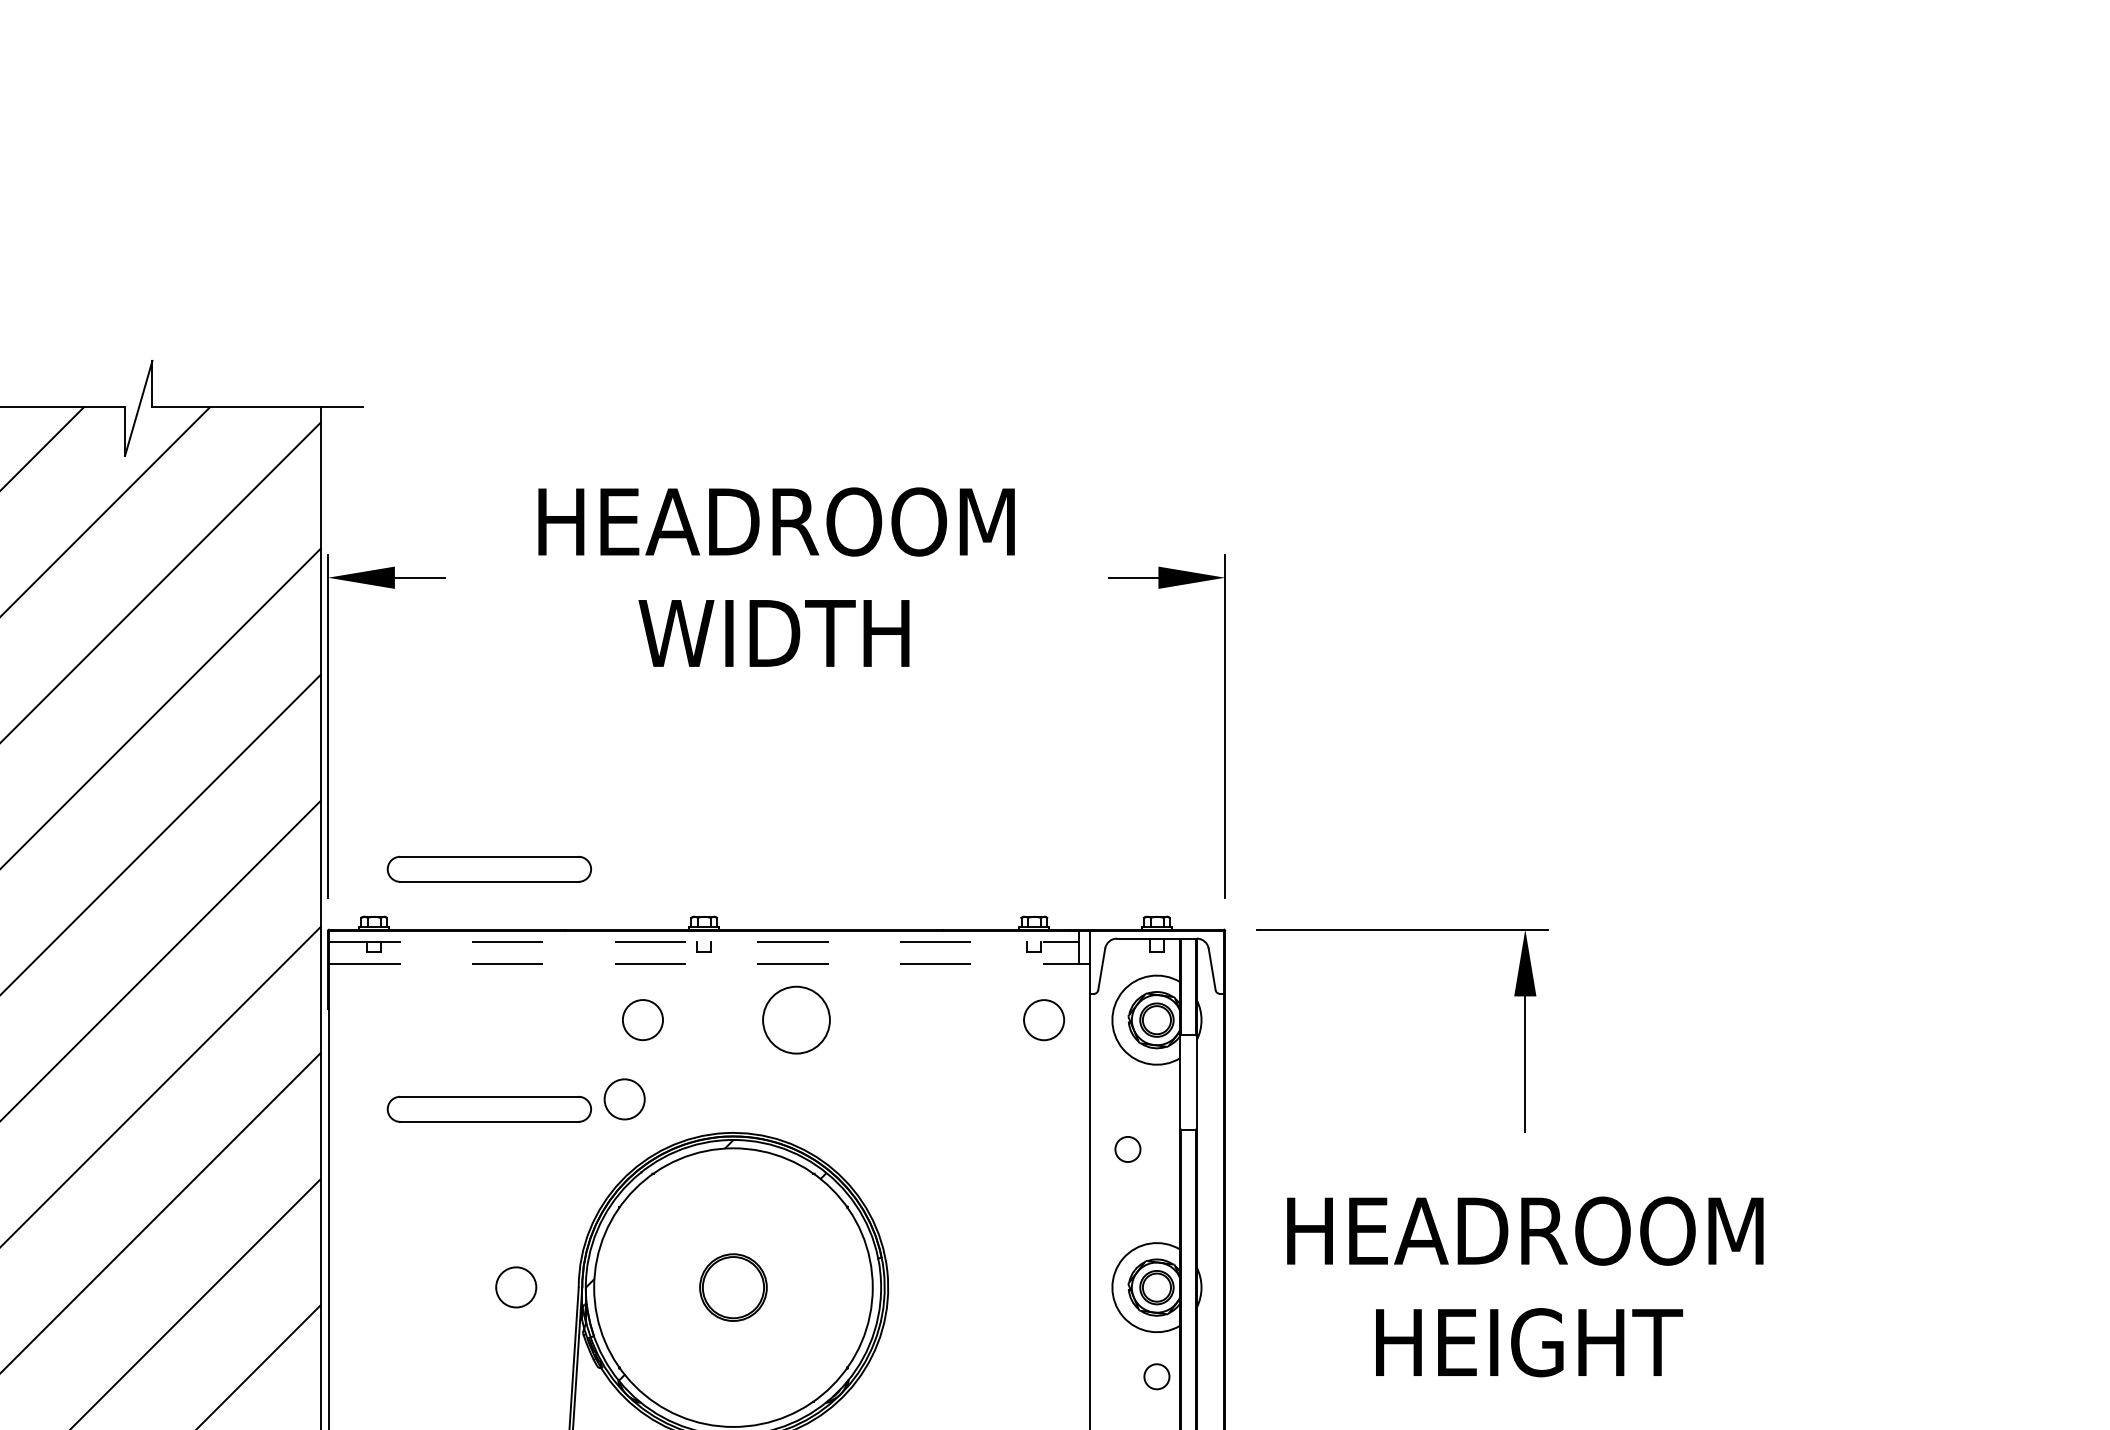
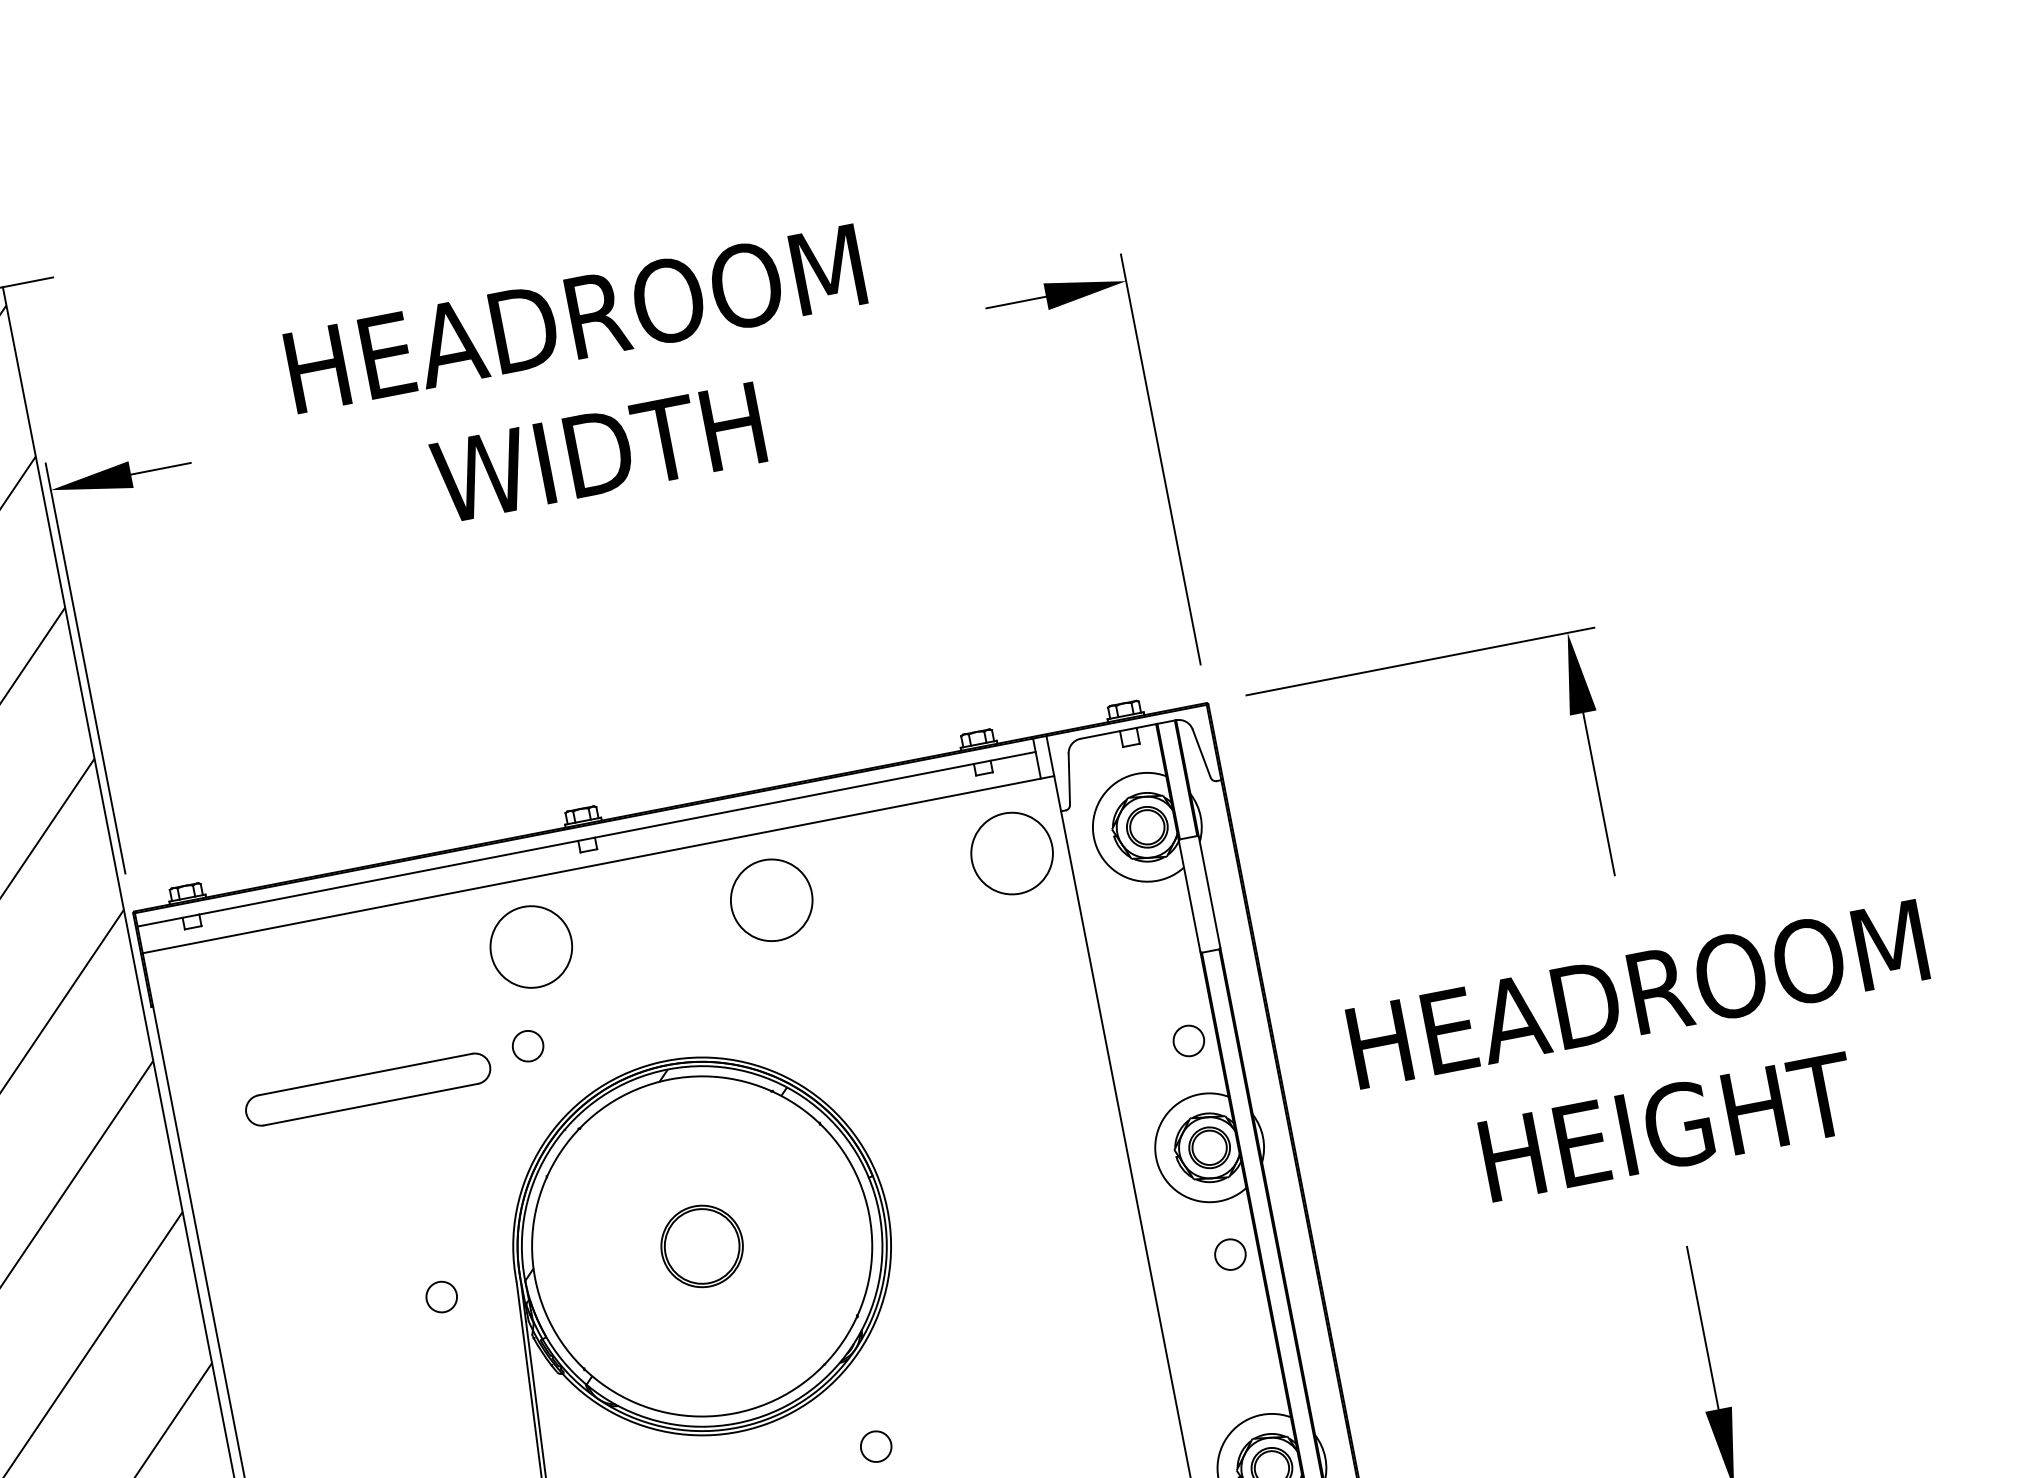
part: (488, 868) -> (310, 801), removed
line: (704, 942) -> (587, 839), dashed -> solid
line: (710, 964) -> (599, 864), dashed -> solid
circle: (642, 1019) -> (530, 946), size x1.67
circle: (796, 1019) -> (771, 899), moved
circle: (1043, 1019) -> (1011, 852), size x1.67
circle: (624, 1099) -> (527, 1046), size x0.62
circle: (1127, 1149) -> (1188, 1041), moved
circle: (515, 1287) -> (440, 1297), size x0.62

